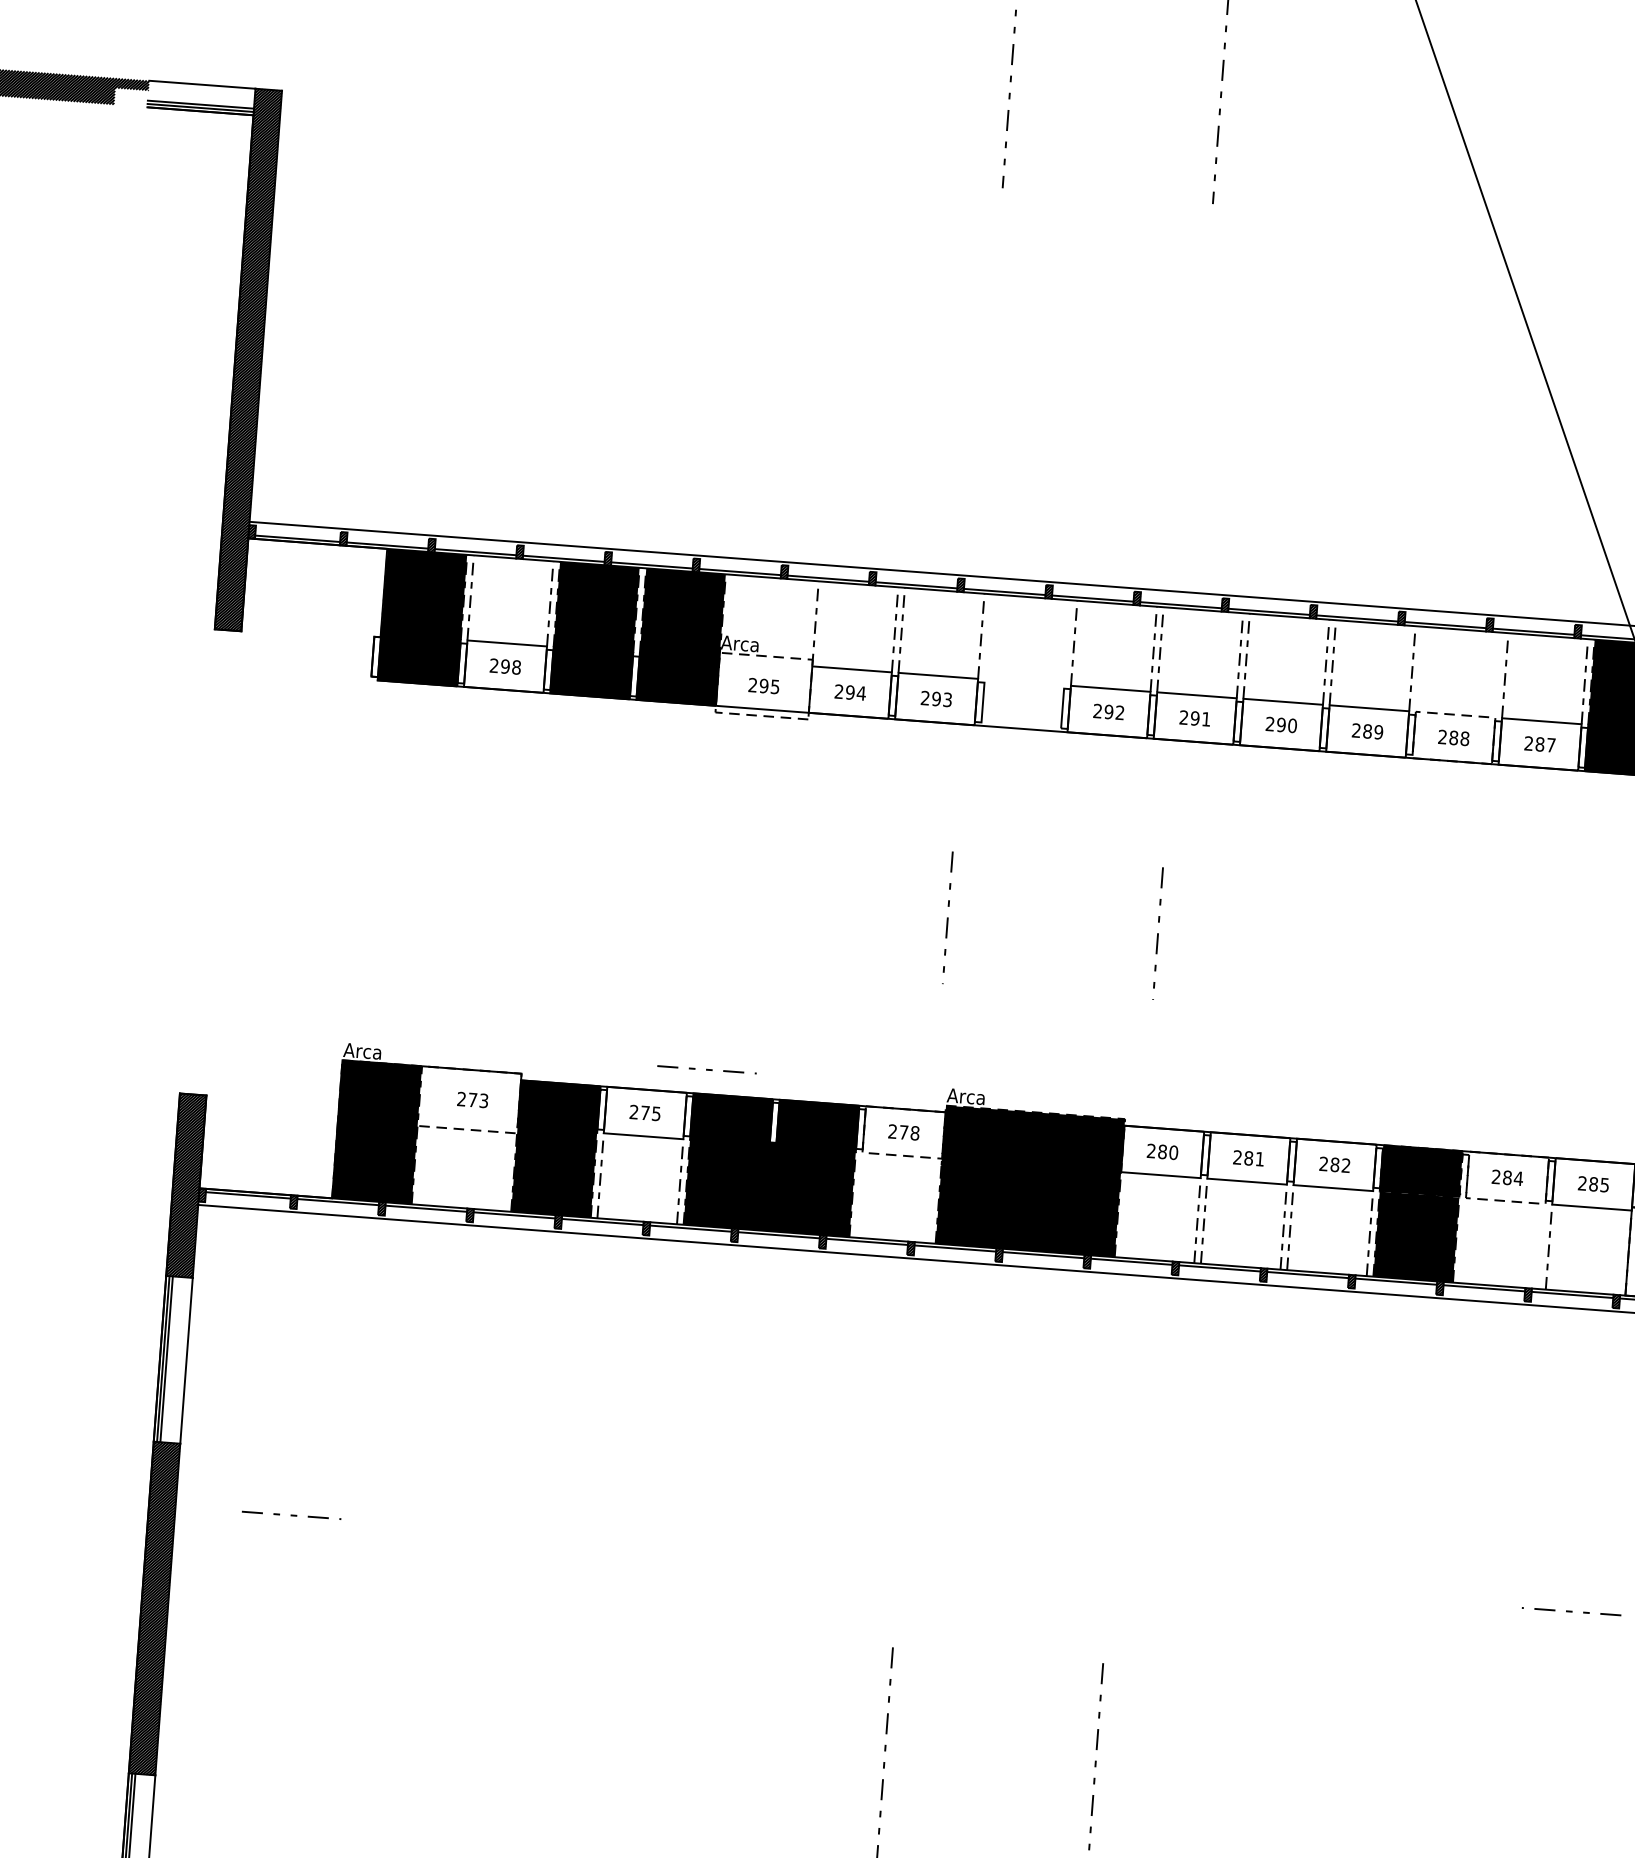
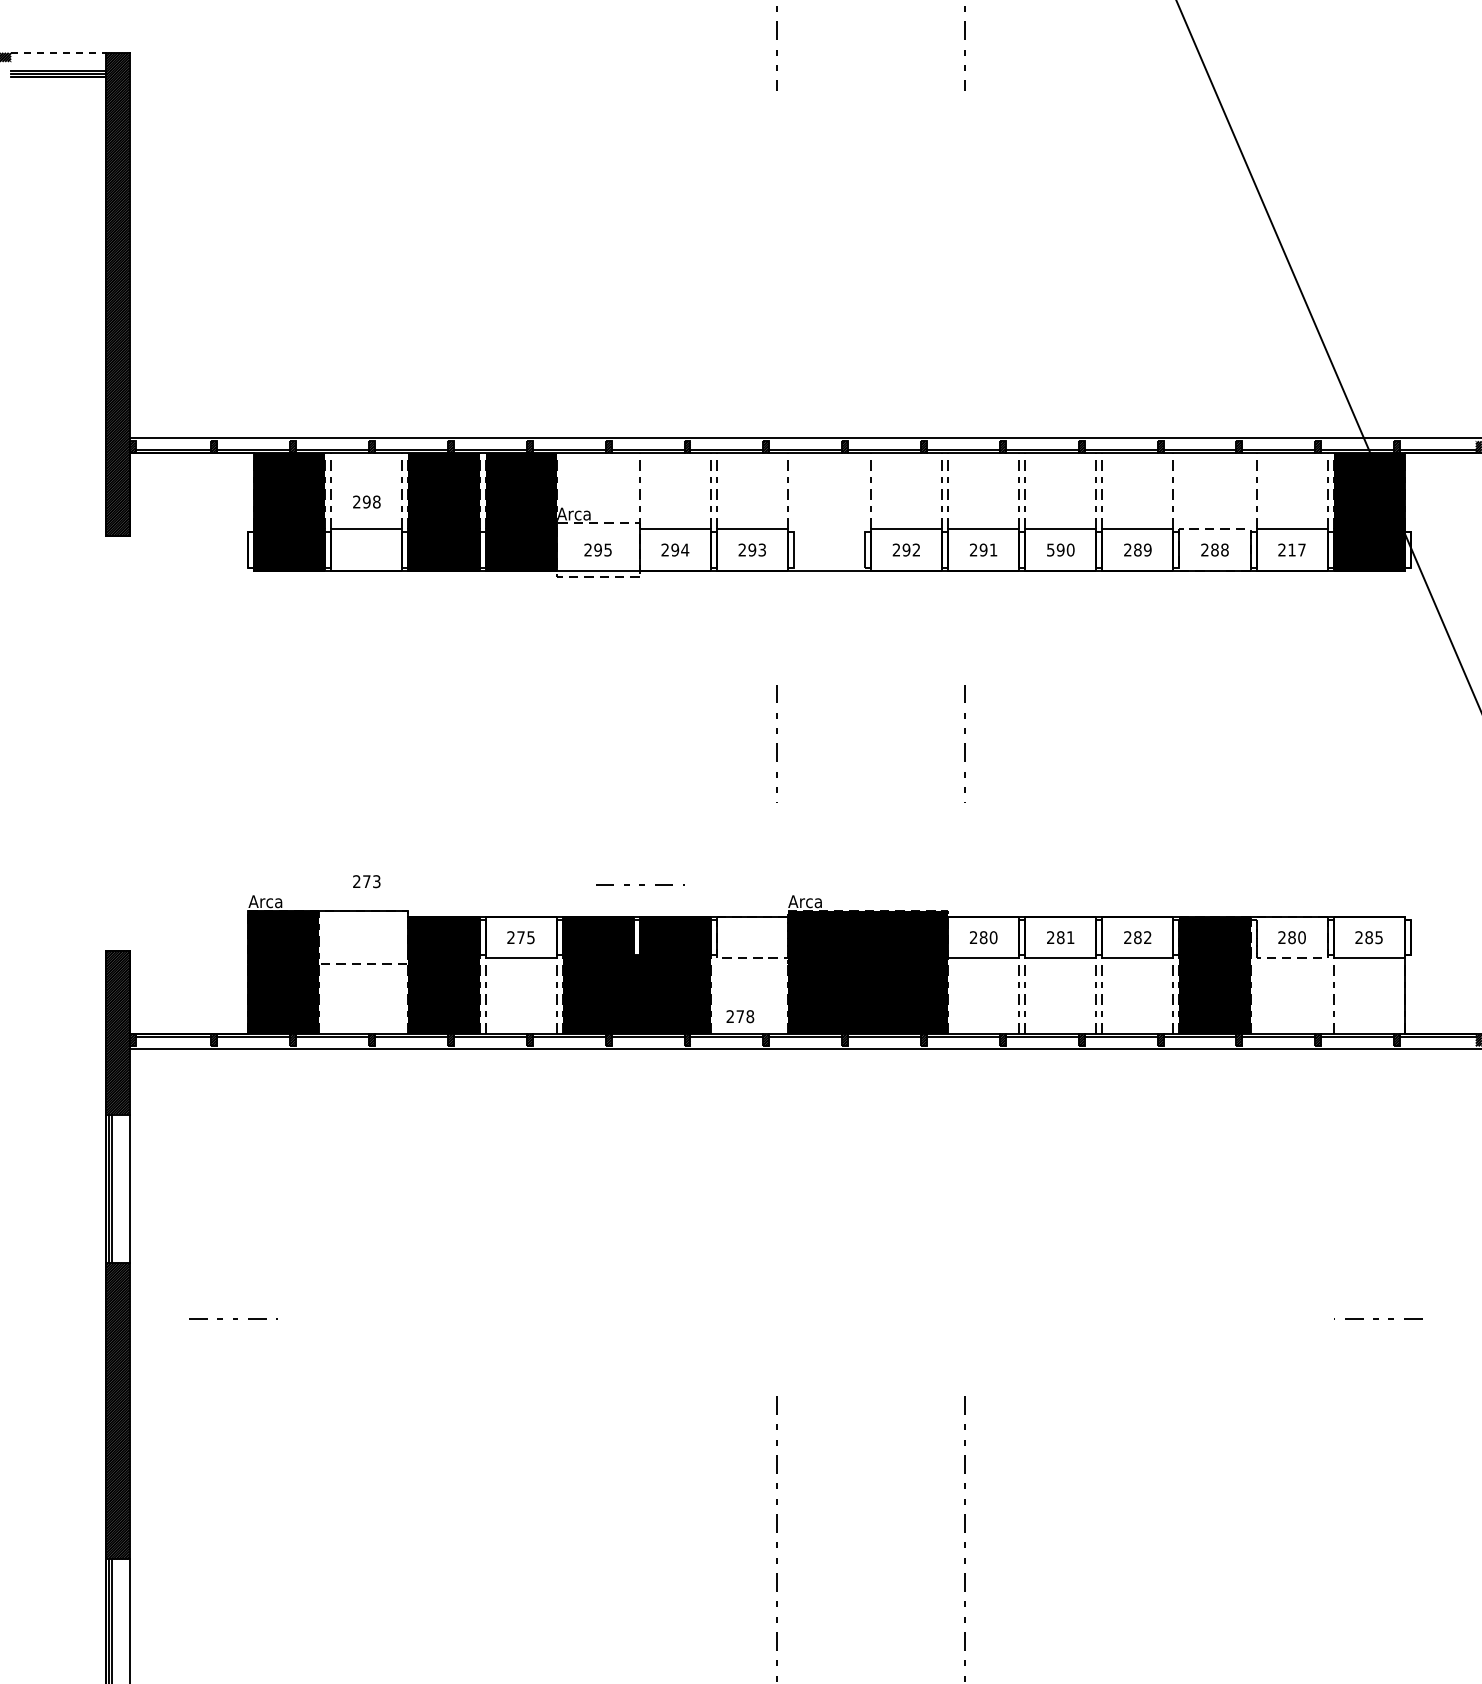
line: (202, 84) -> (58, 52), solid -> dashed
text: (505, 665) -> (366, 501), moved
text: (1270, 723) -> (1050, 549), 290 -> 590
text: (1539, 743) -> (1291, 549), 287 -> 217
line: (707, 1069) -> (640, 884), moved
text: (472, 1099) -> (366, 881), moved
text: (904, 1132) -> (740, 1016), moved
text: (1518, 1178) -> (1301, 937), 284 -> 280

